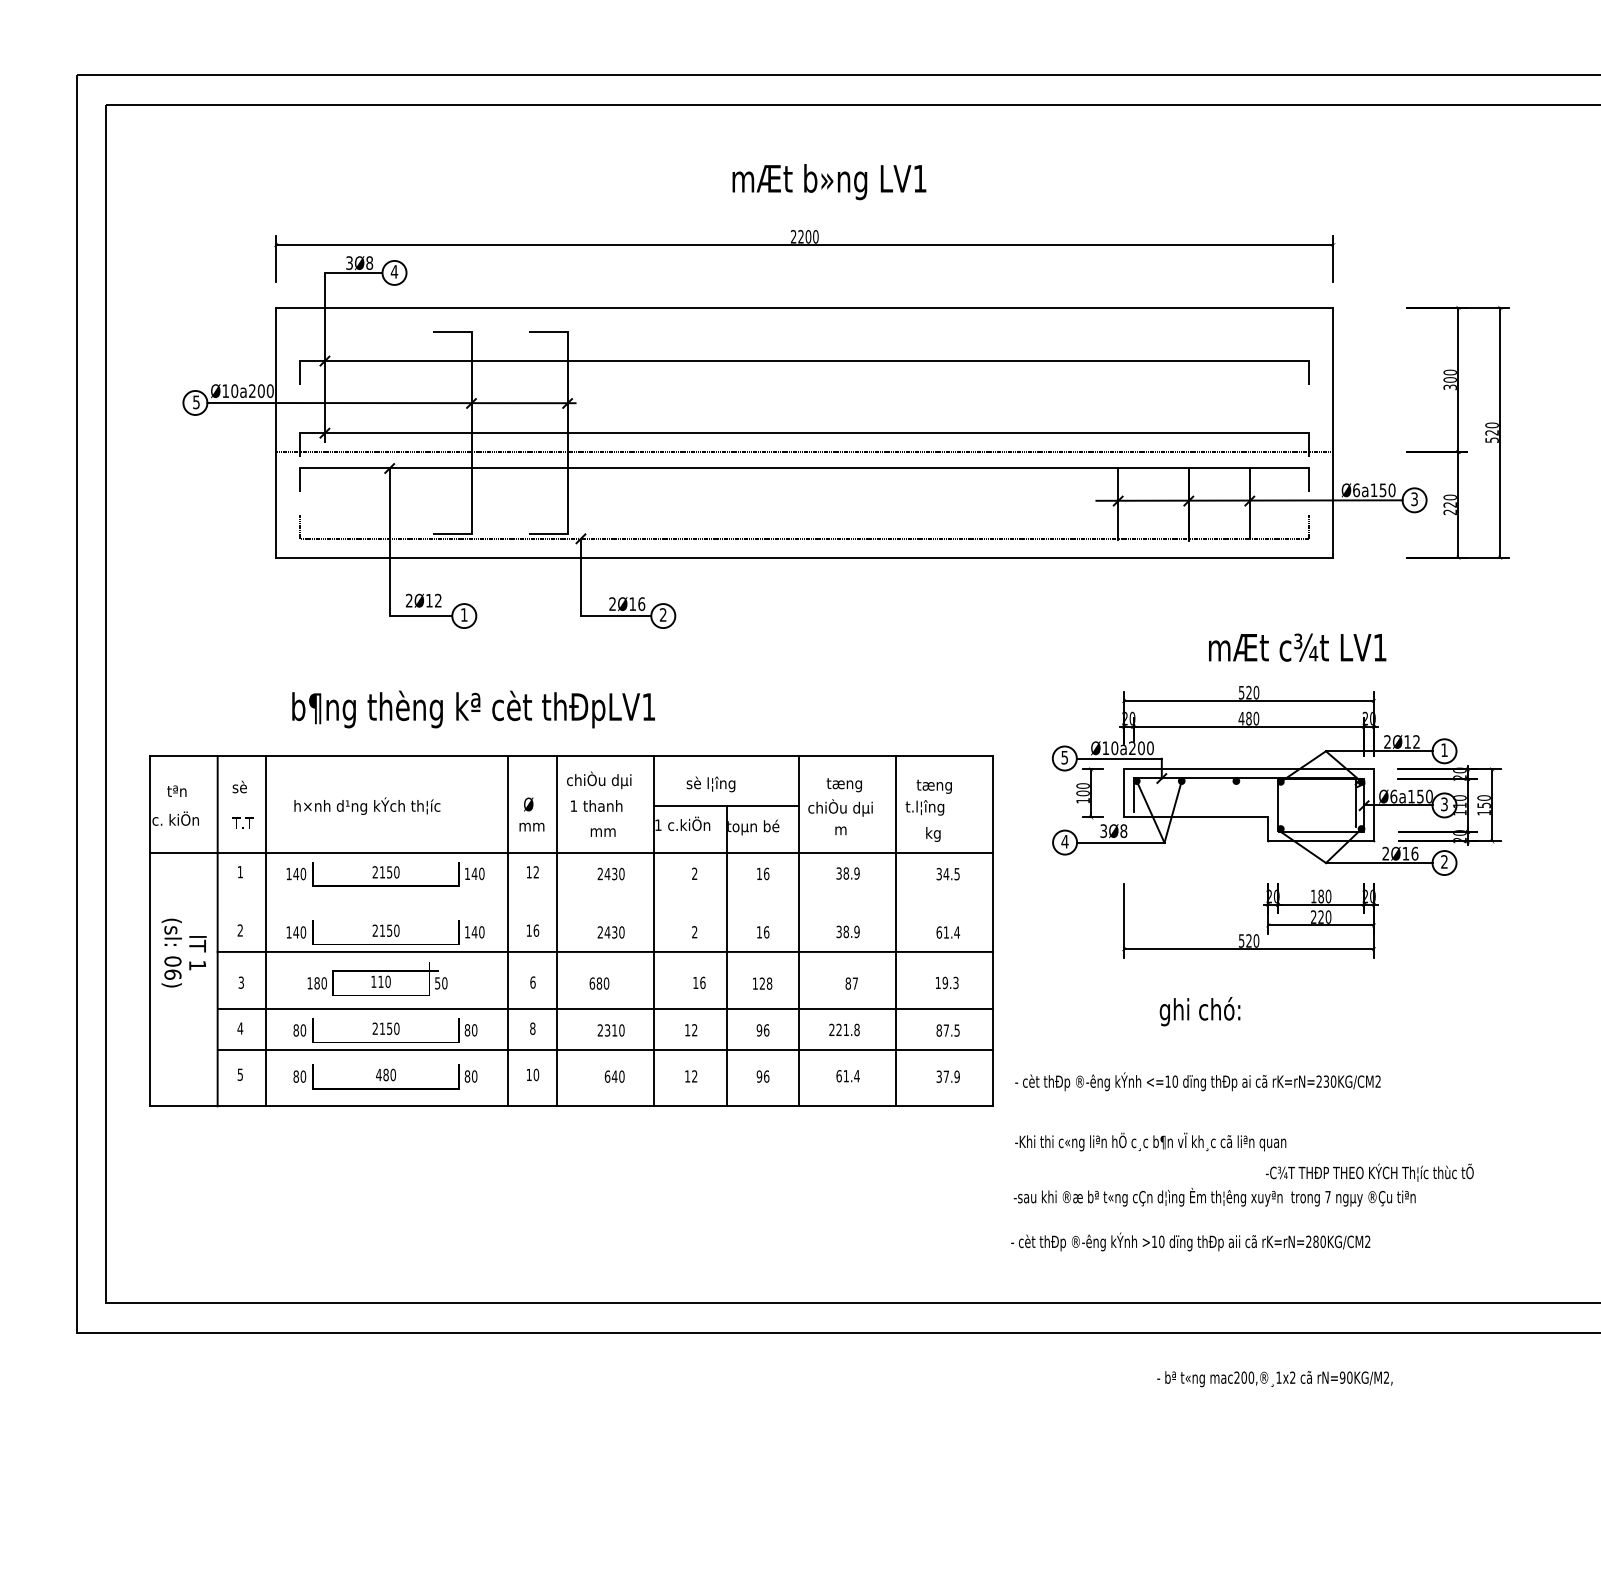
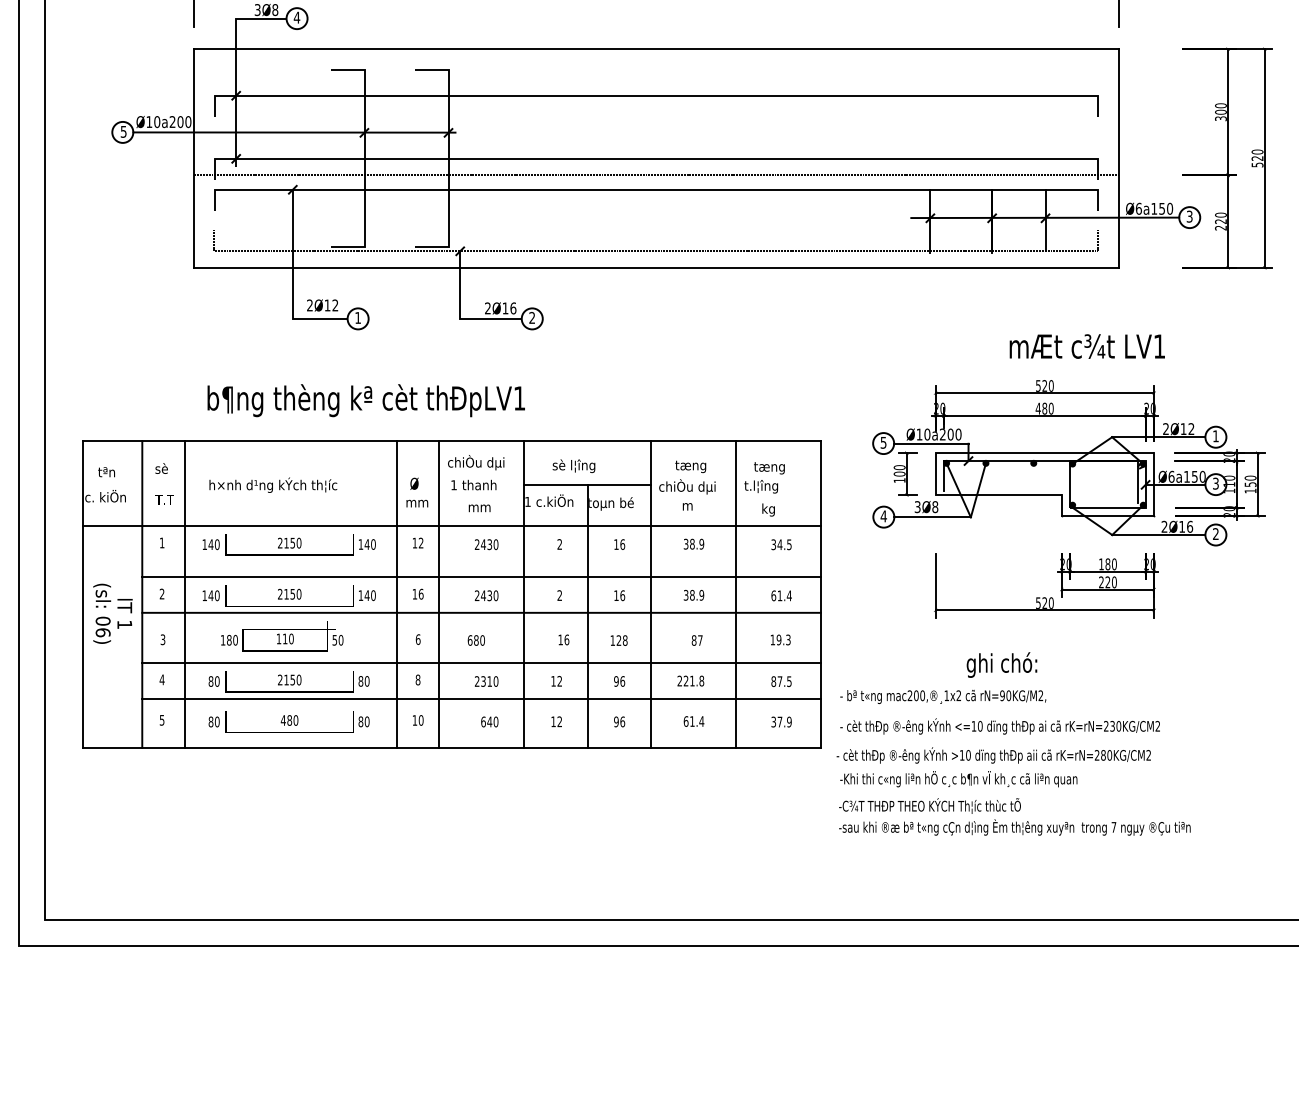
line: (605, 911) -> (481, 577), added
text: (1369, 1172) -> (929, 805), moved
text: (1190, 1241) -> (993, 755), moved
text: (1274, 1379) -> (942, 697), moved

